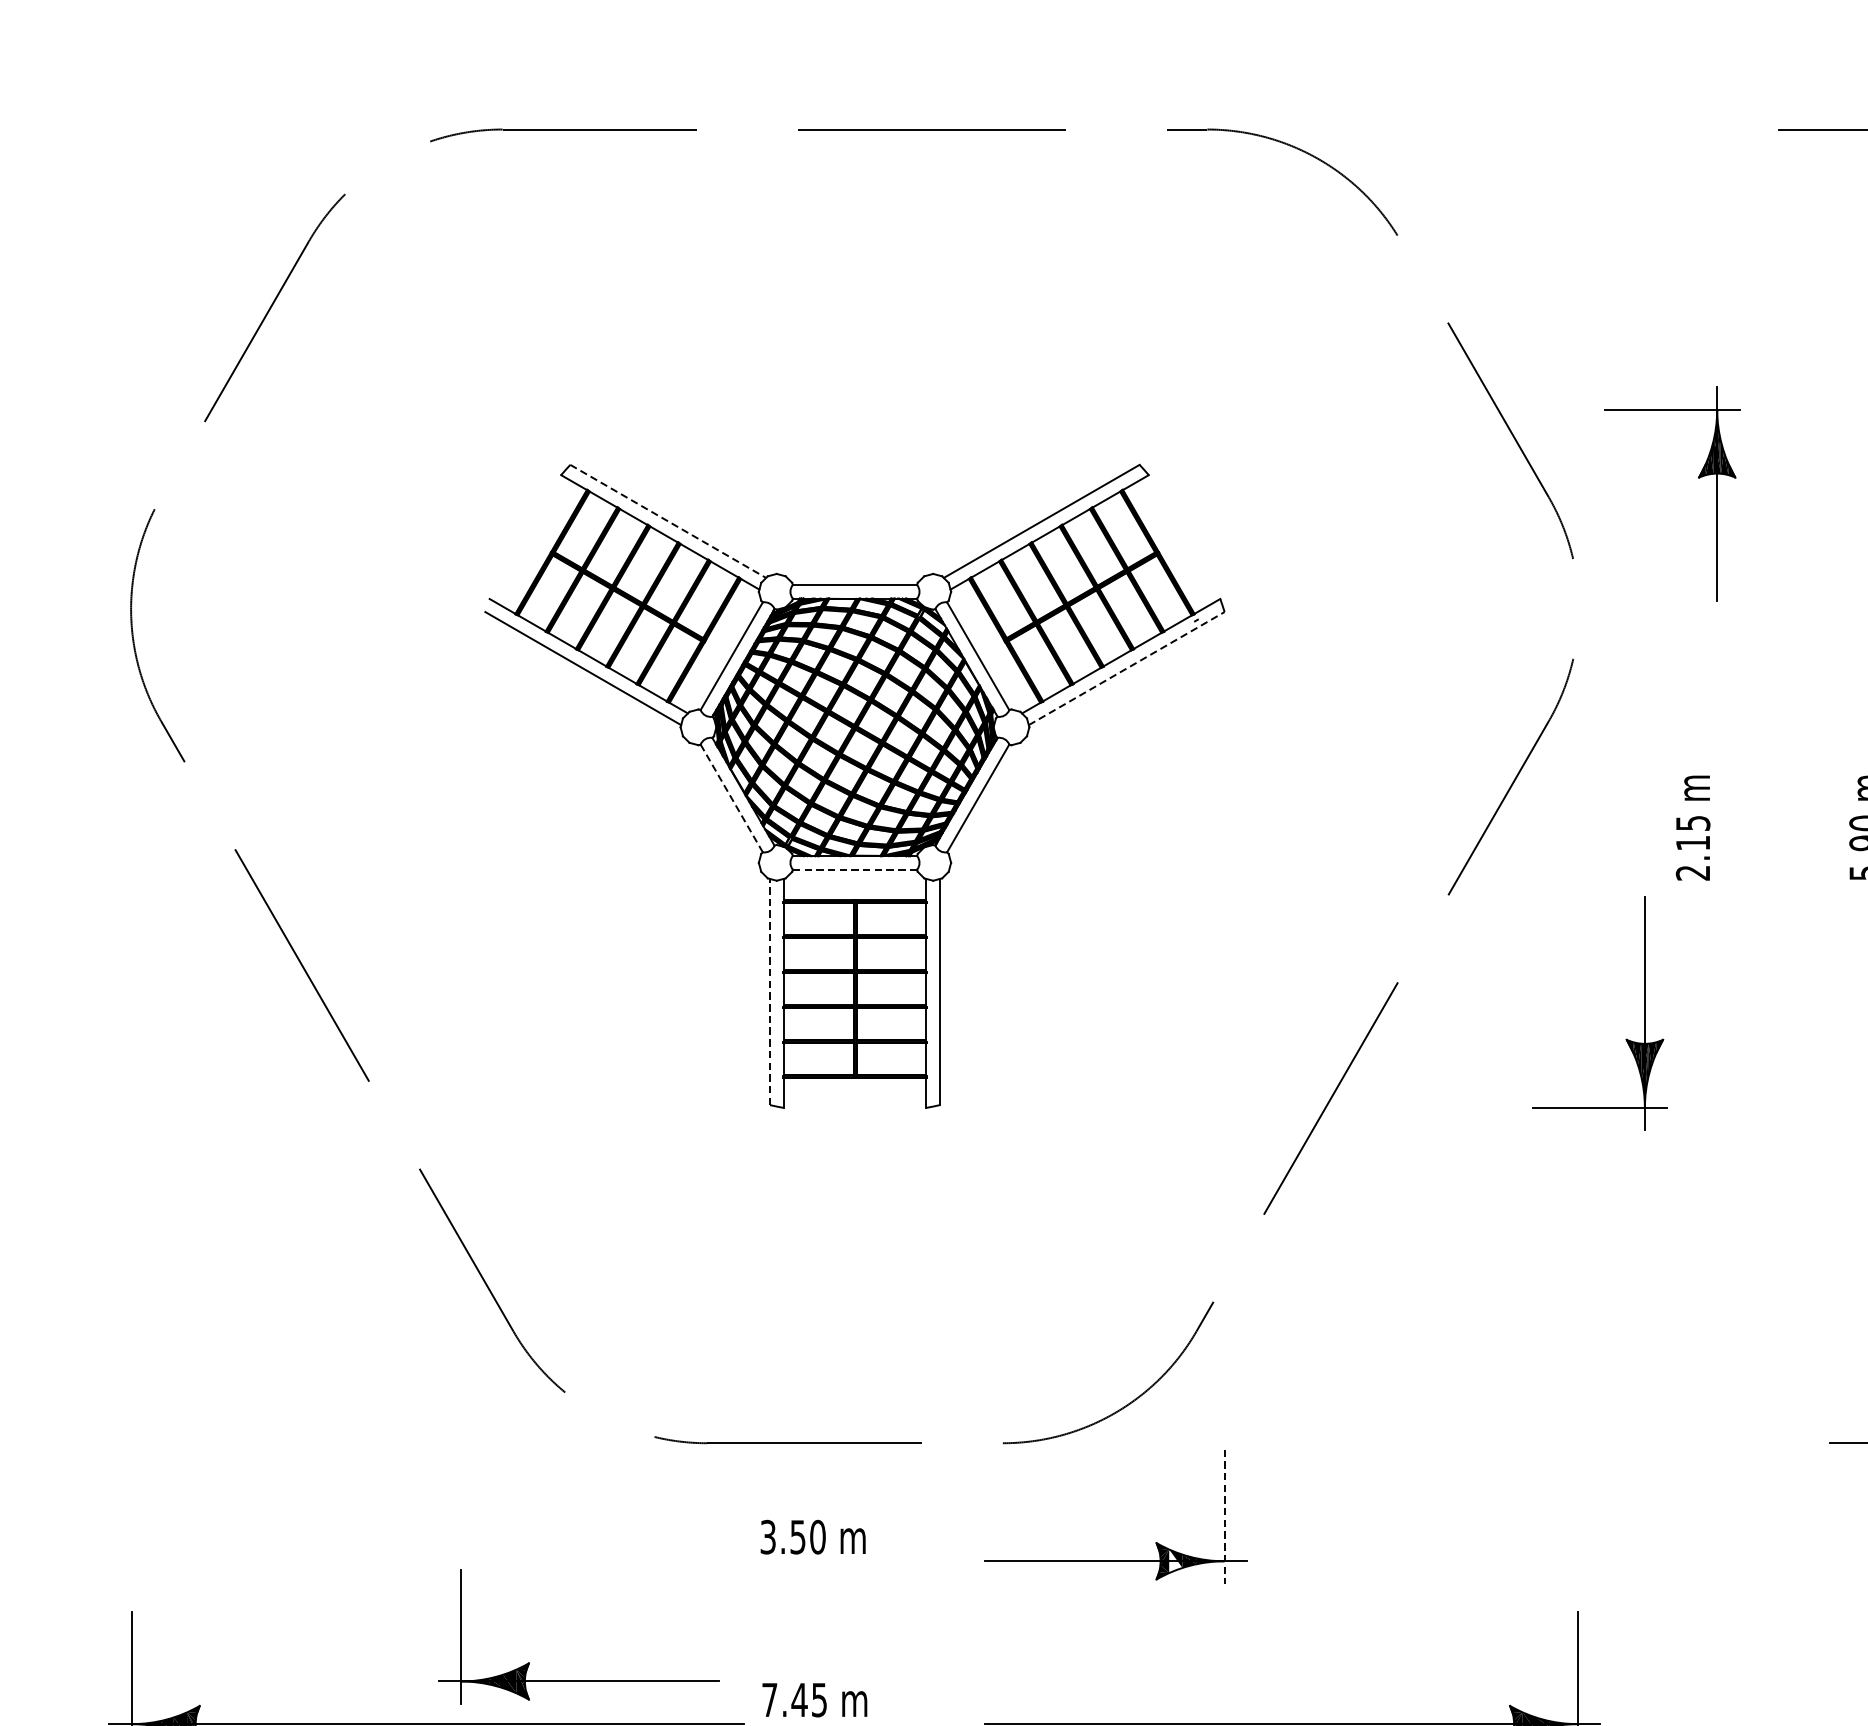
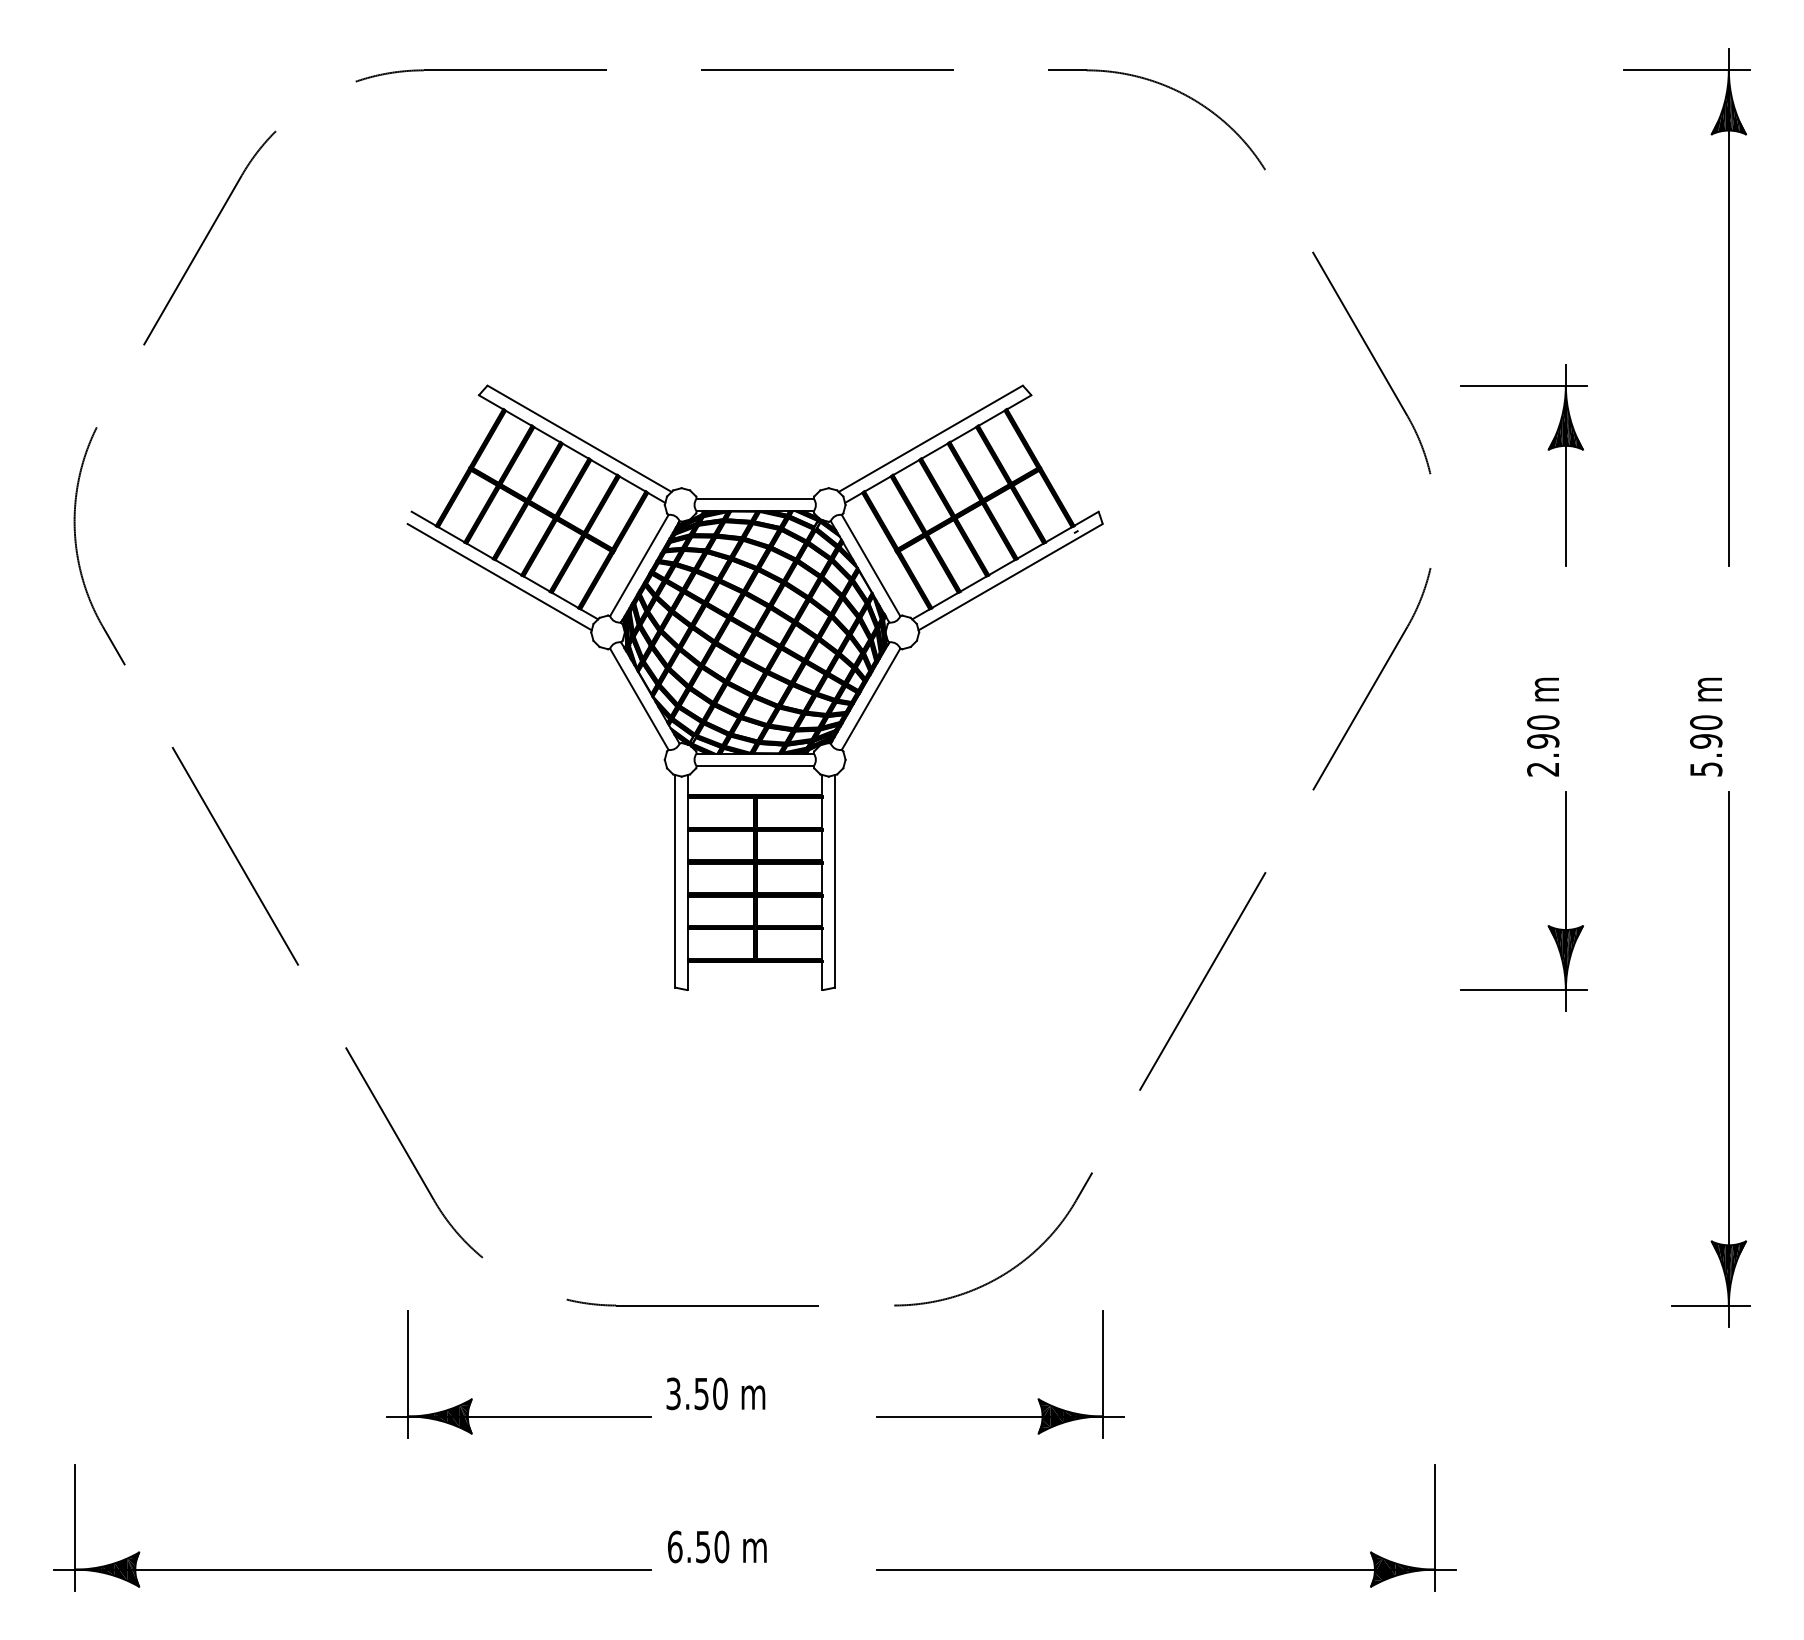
part: (1697, 478) -> (1547, 450), moved
line: (669, 522) -> (580, 439), dashed -> solid
line: (1127, 667) -> (1011, 576), dashed -> solid
line: (731, 798) -> (639, 699), dashed -> solid
text: (1693, 832) -> (1543, 731), 2.15 -> 2.90
line: (855, 869) -> (755, 766), dashed -> solid
line: (770, 991) -> (675, 880), dashed -> solid
part: (1625, 1039) -> (1547, 925), moved
line: (1224, 1516) -> (1102, 1374), dashed -> solid
fill: (1175, 1561) -> (1056, 1416), added
part: (578, 1681) -> (518, 1416), moved
text: (794, 1699) -> (698, 1546), 7.45 -> 6.50

